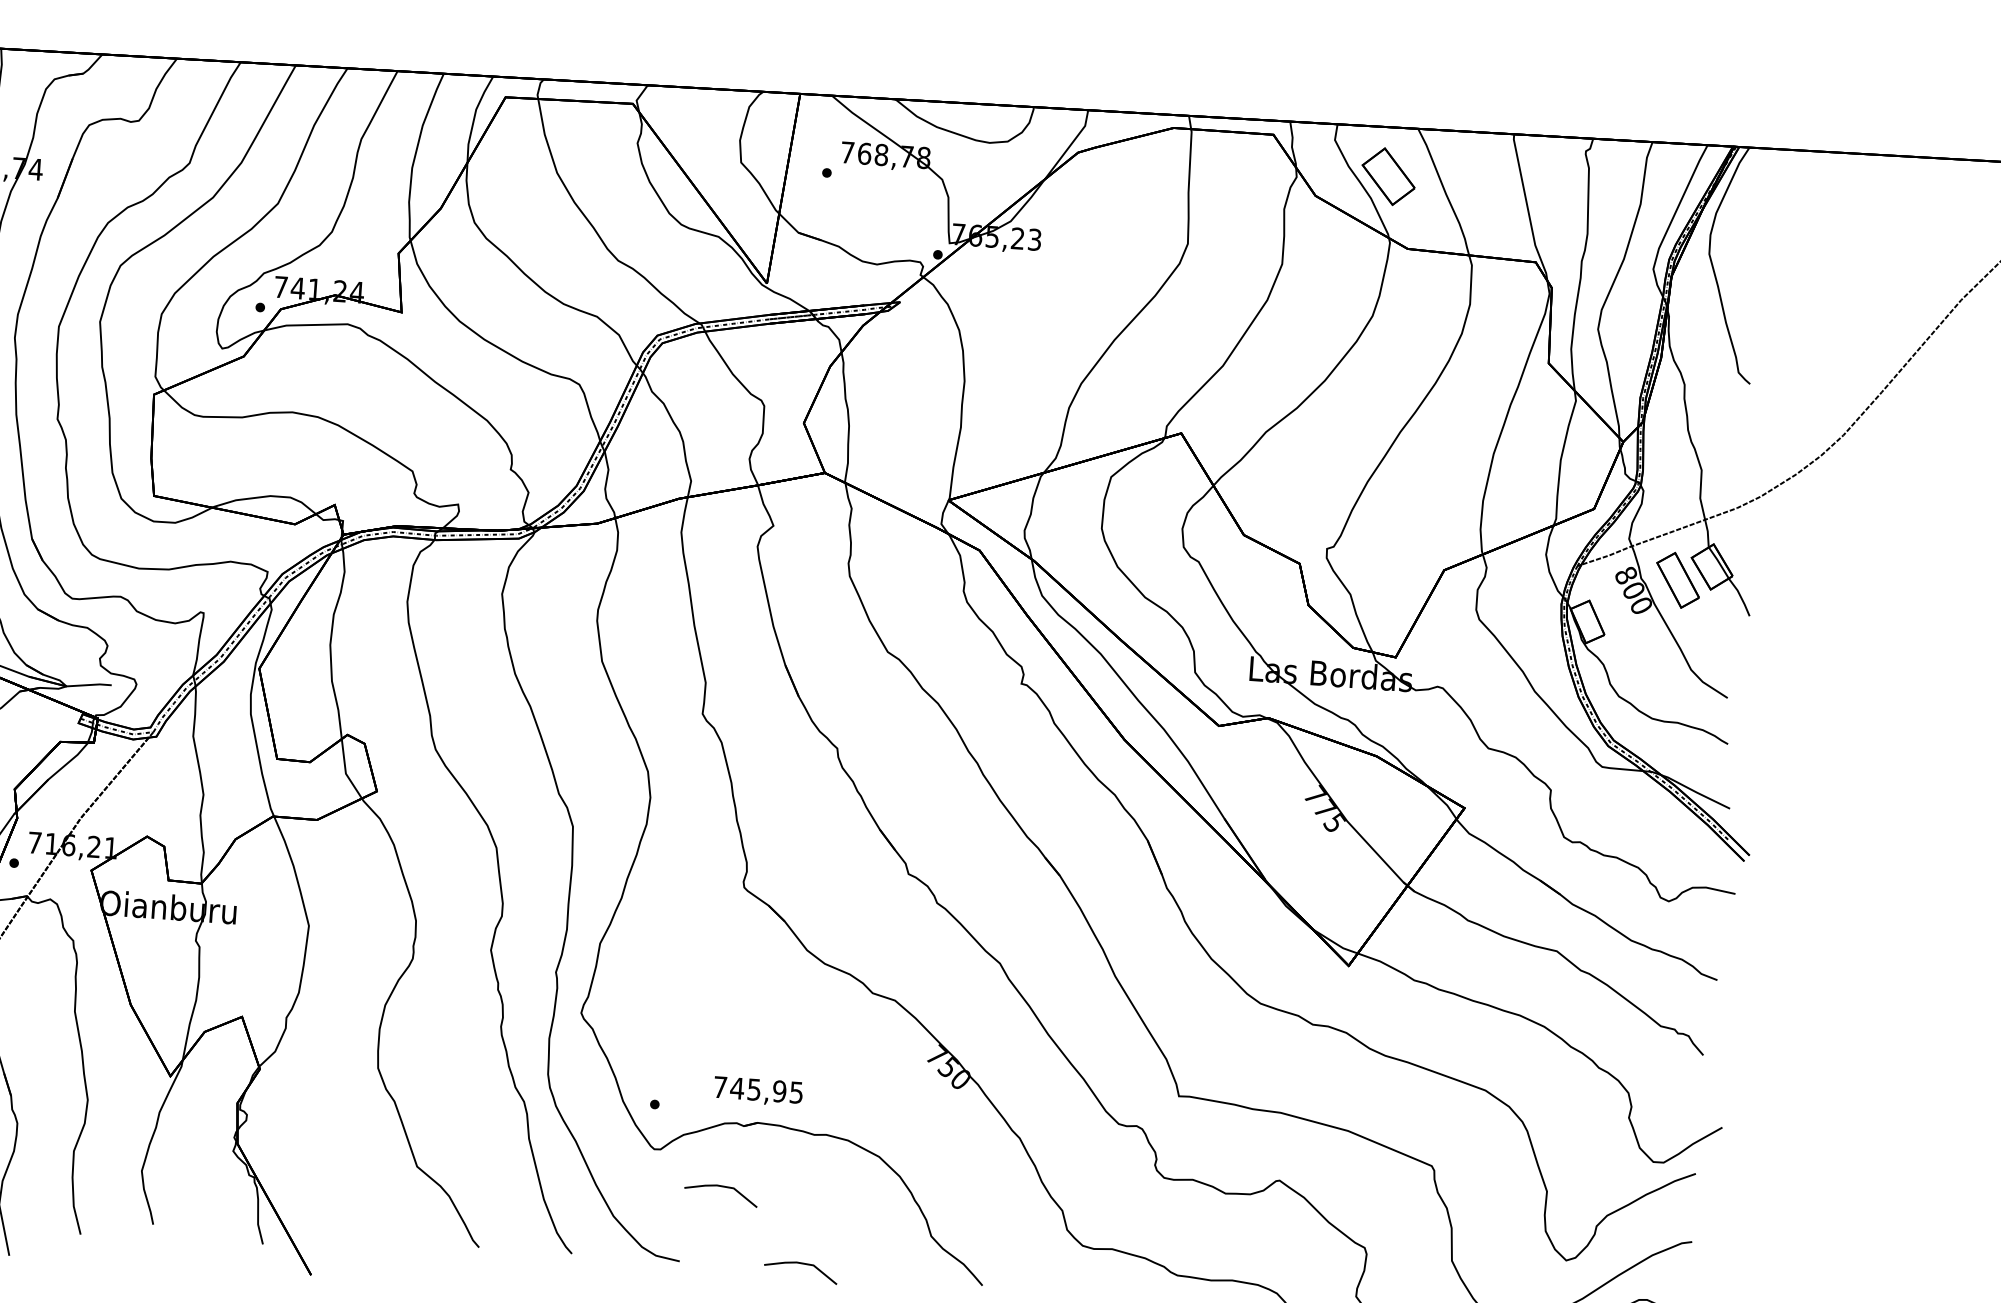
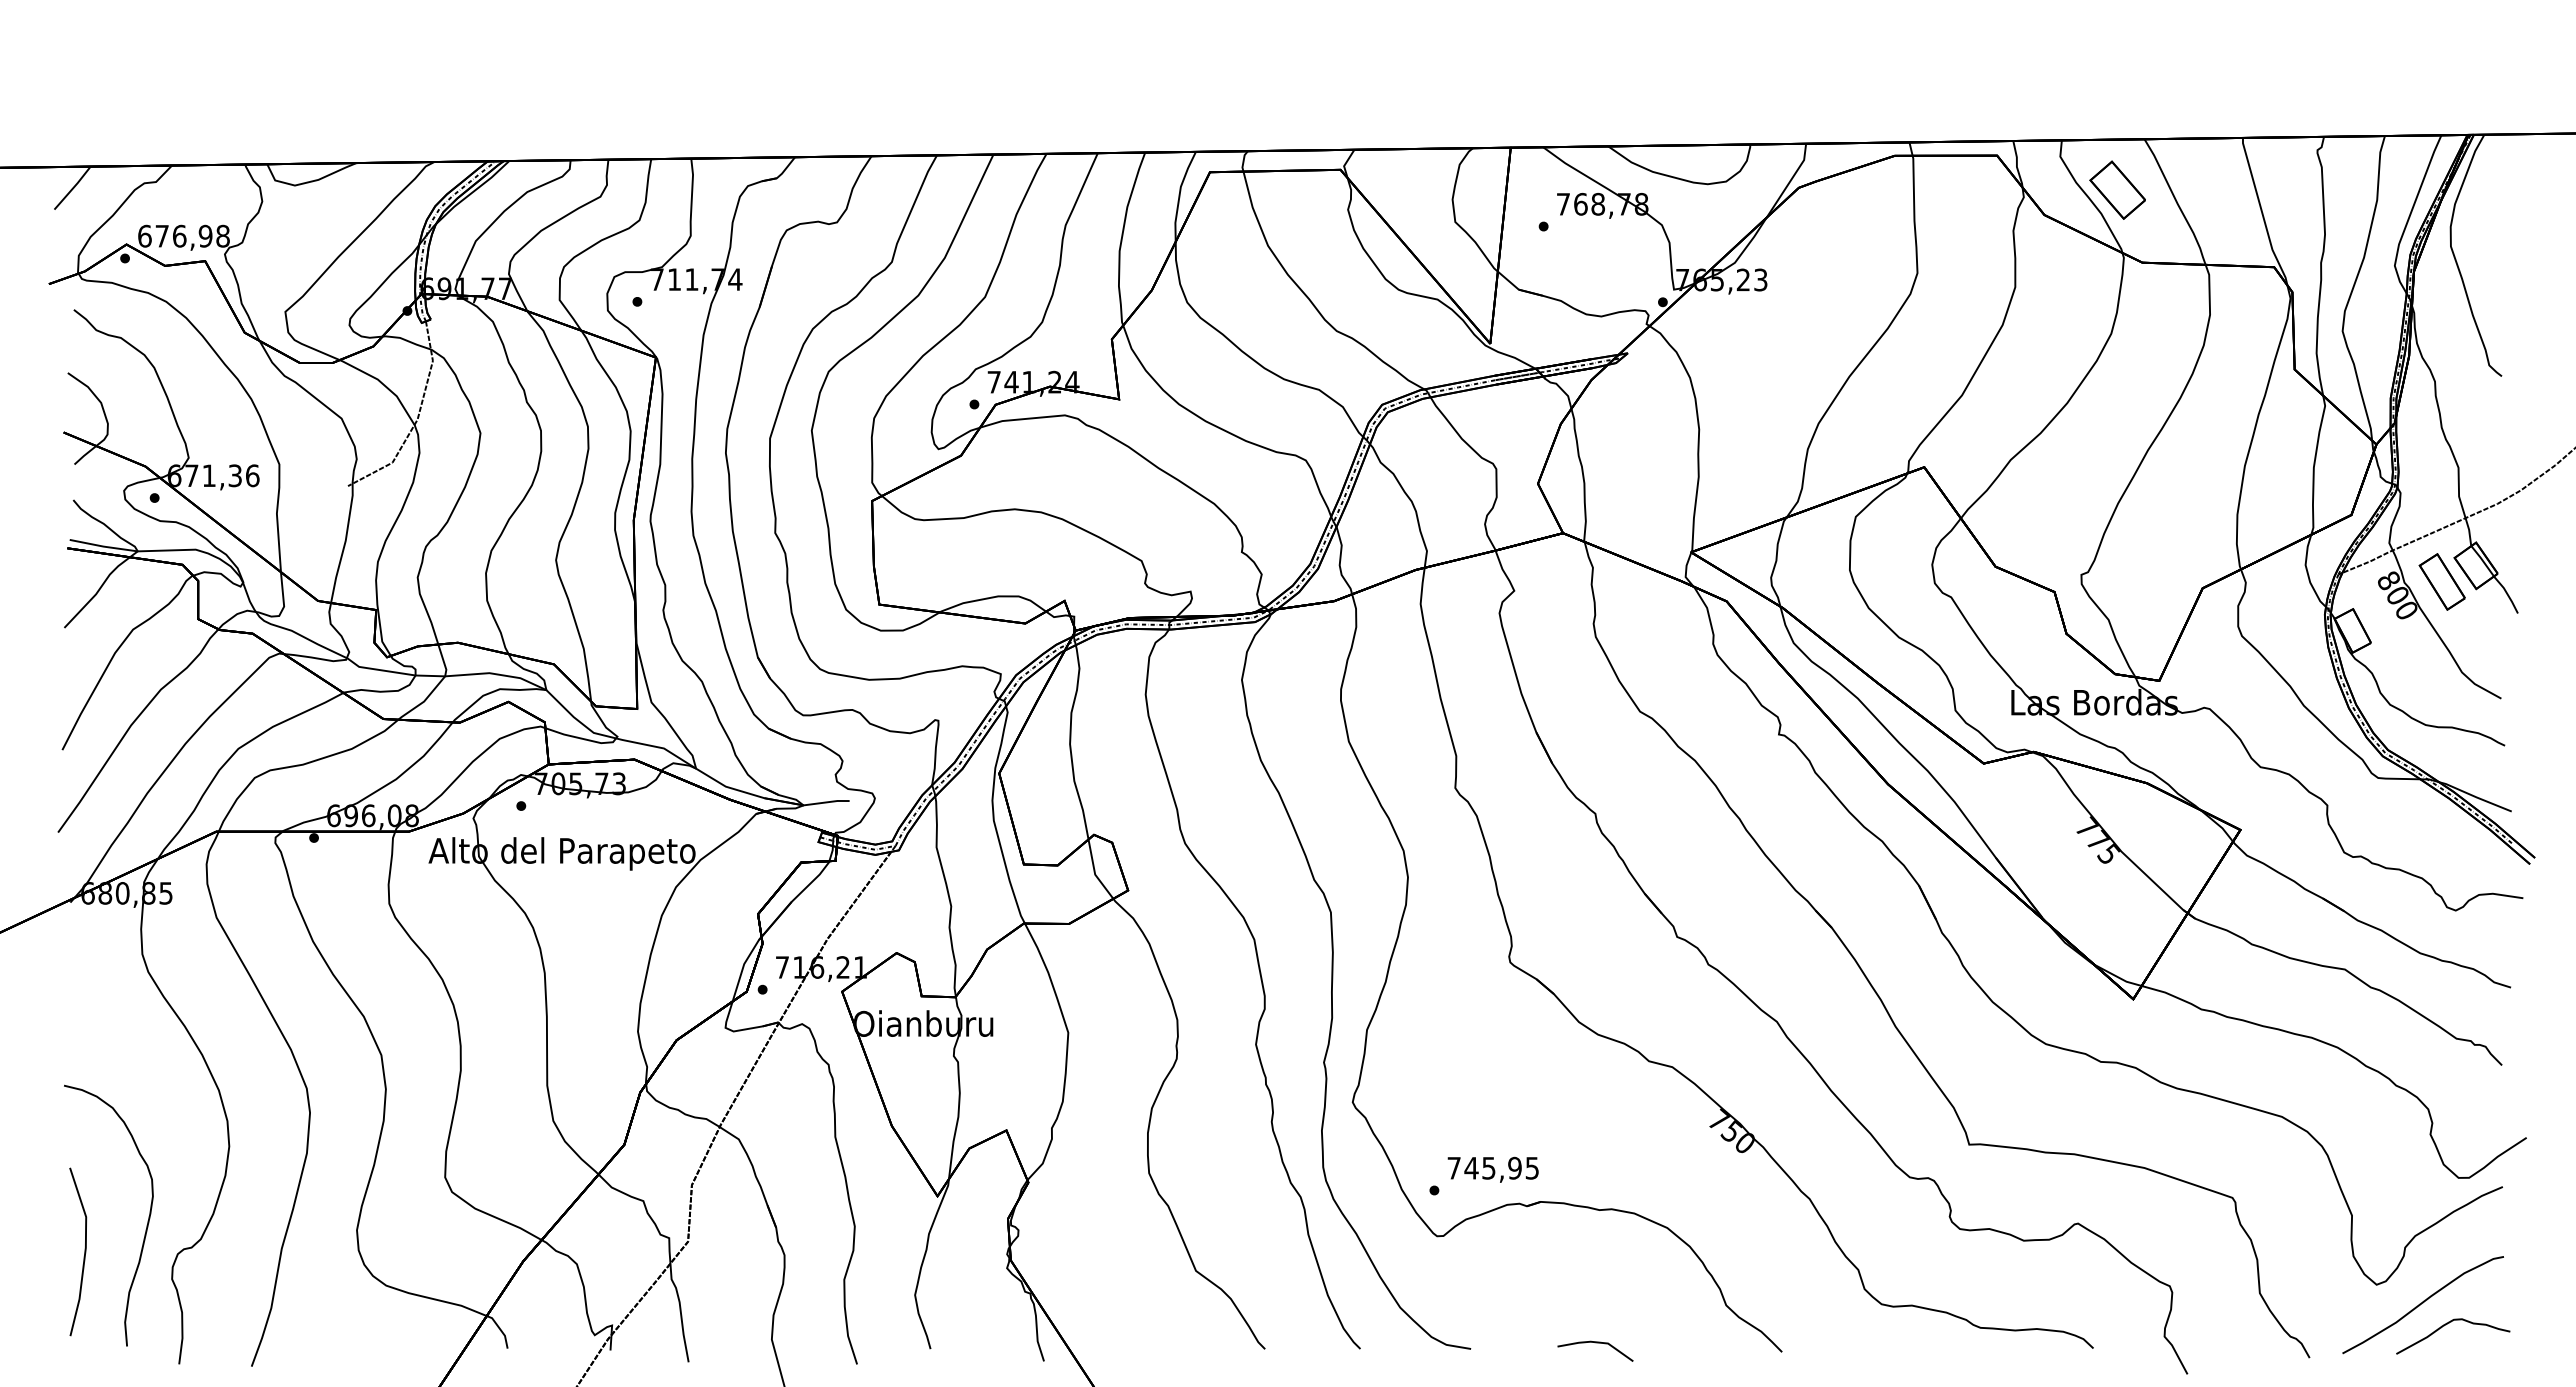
text: (757, 1091) -> (1492, 1169), moved
line: (721, 1187) -> (1508, 1270), removed

